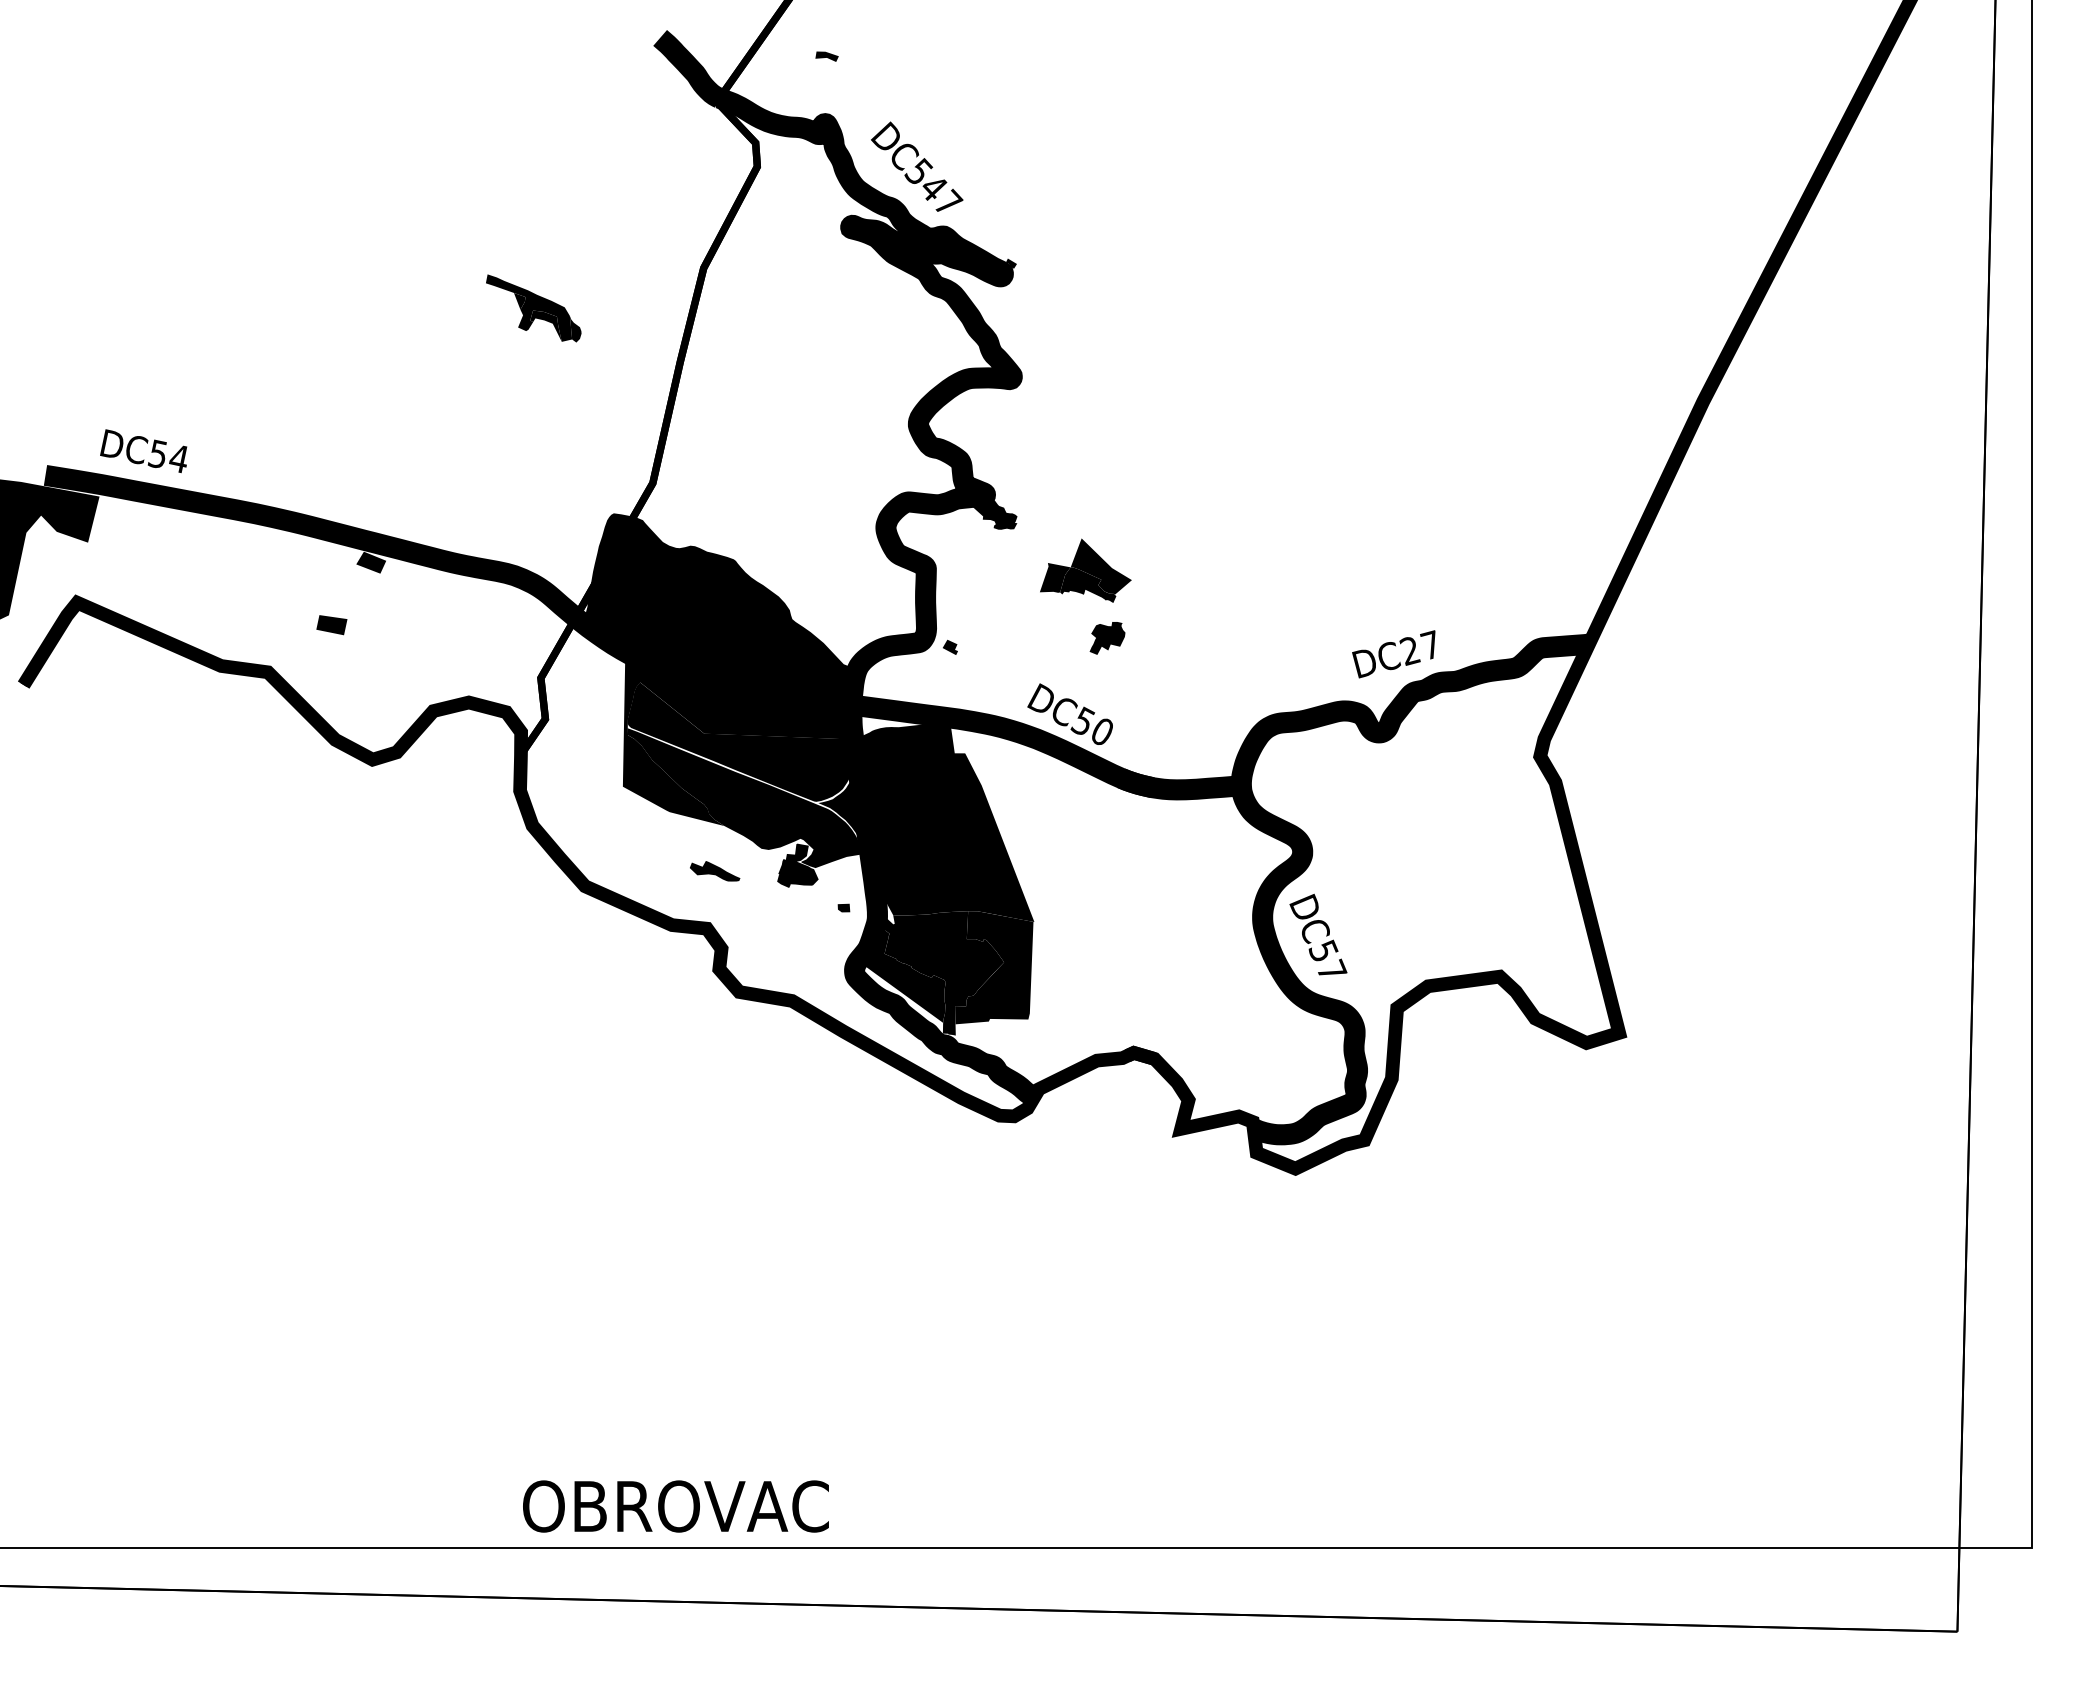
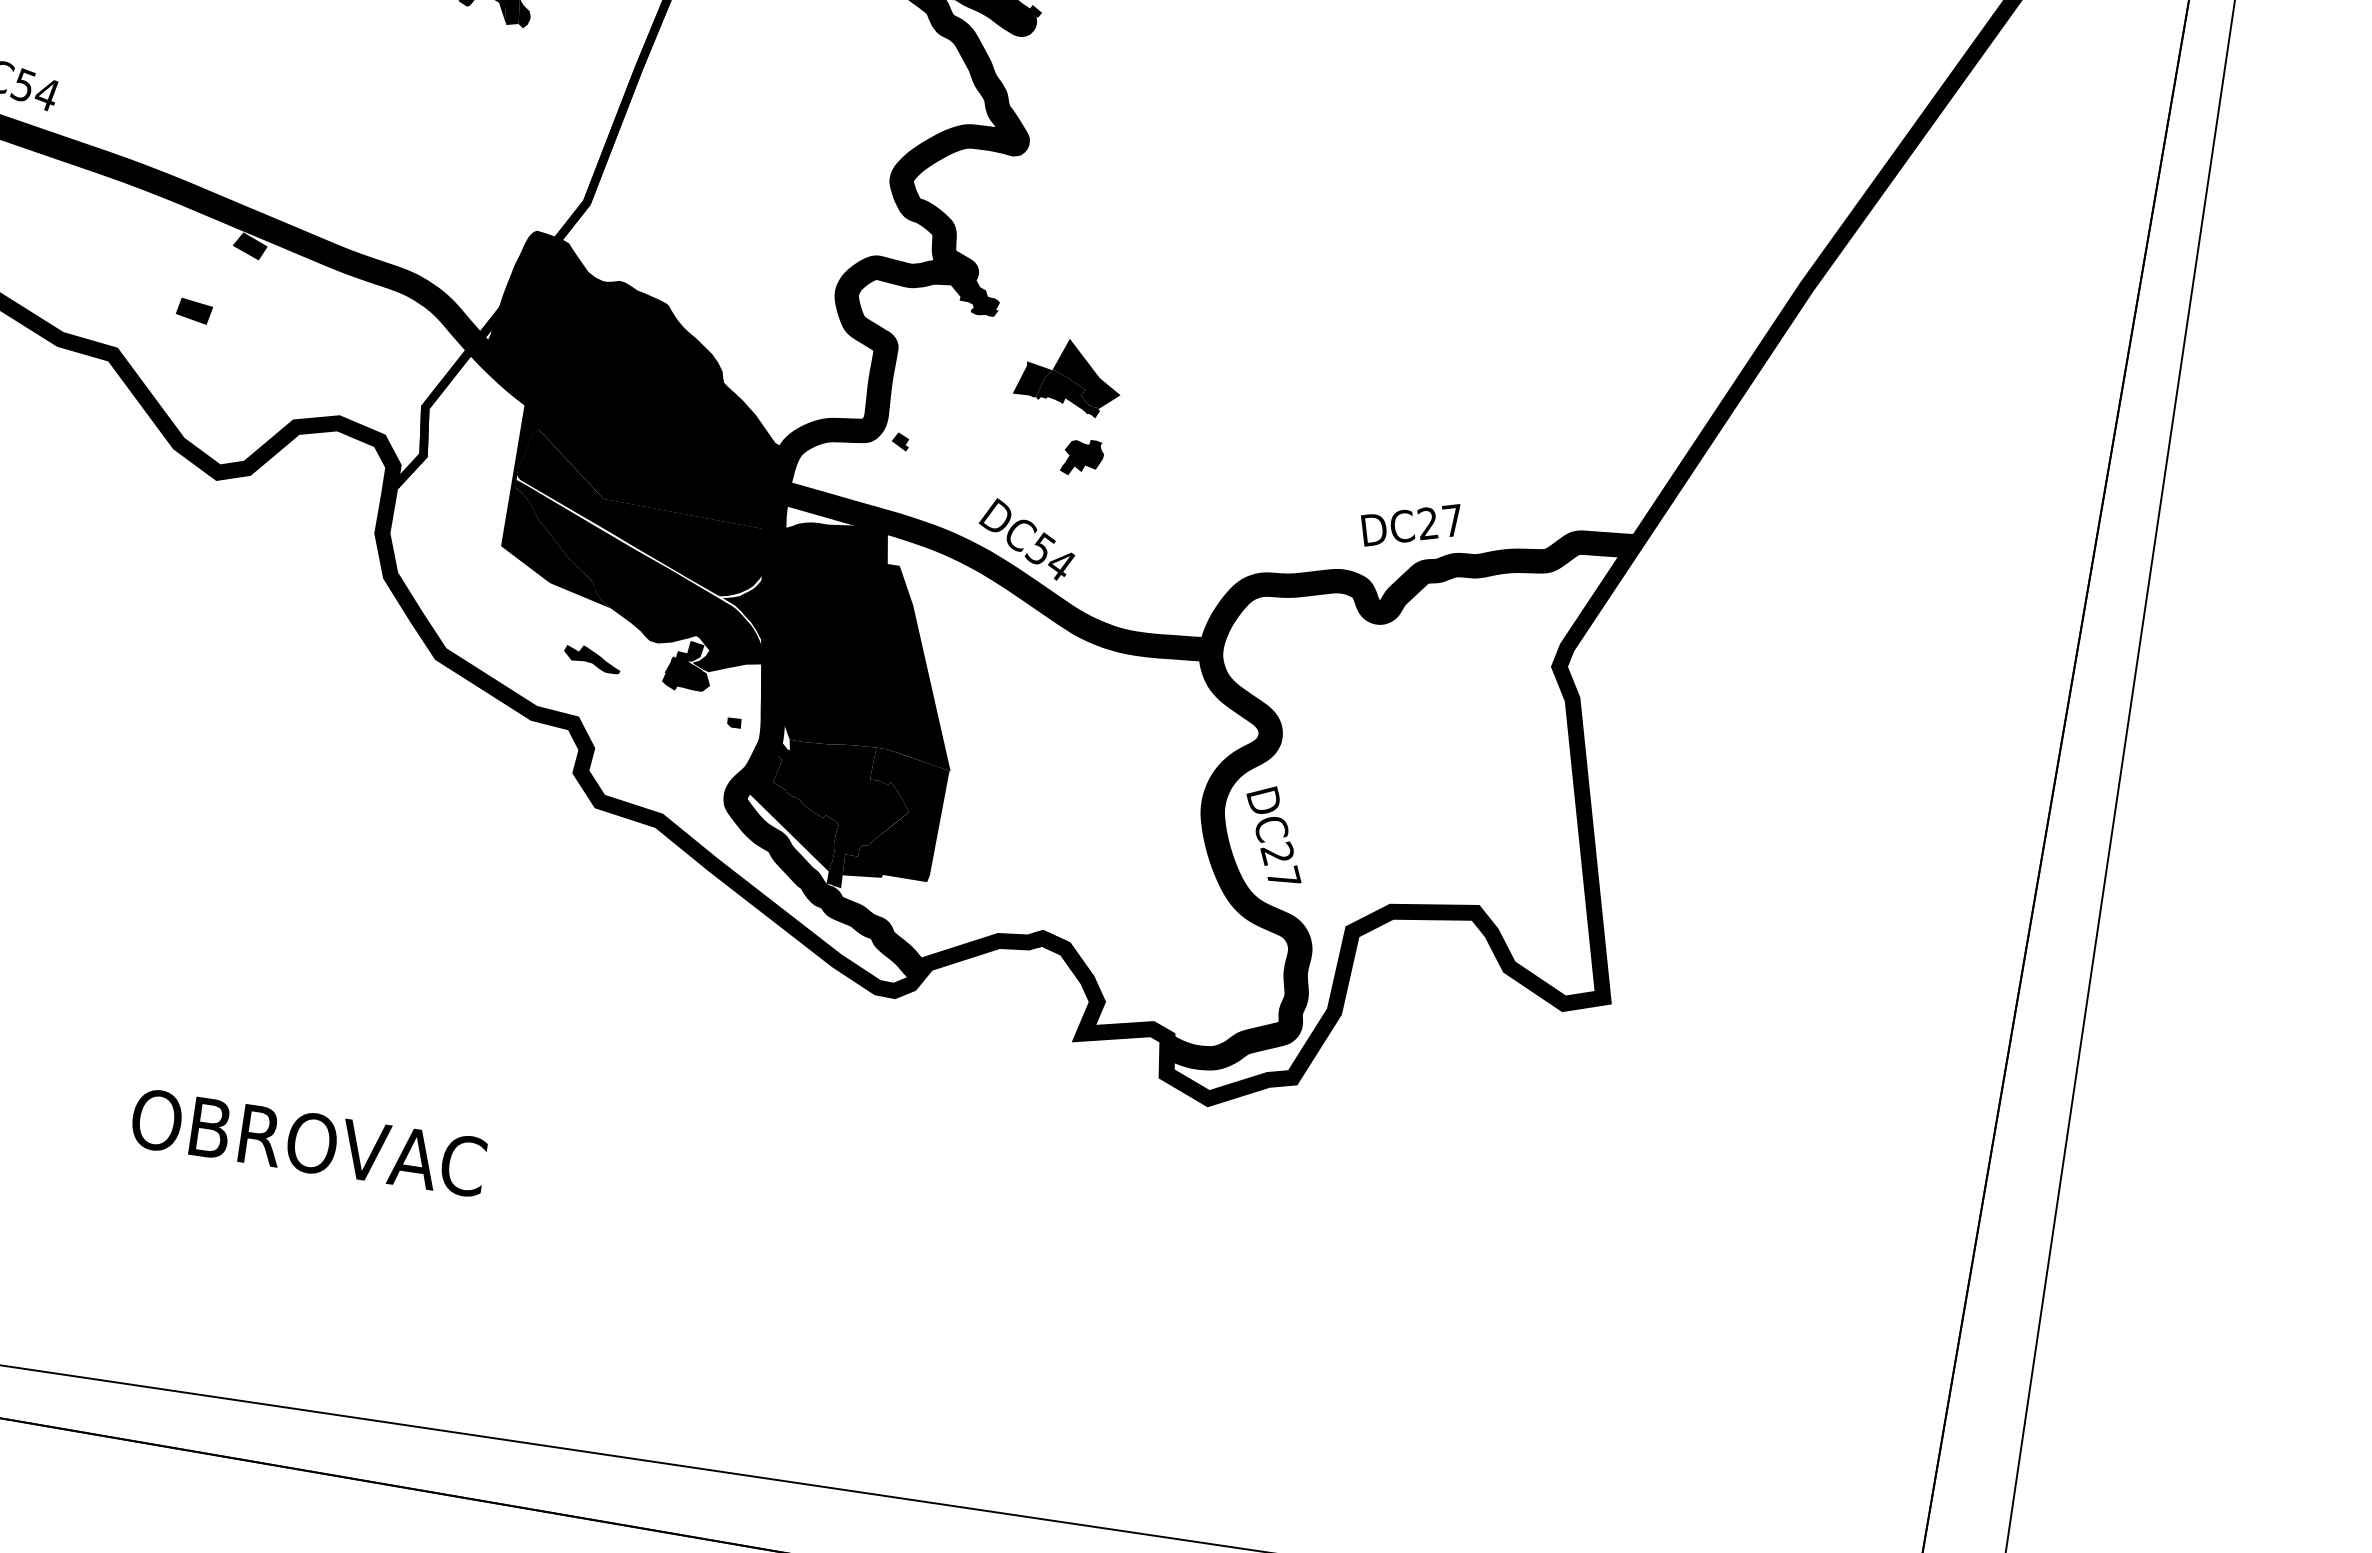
text: (1102, 732) -> (1060, 565), DC50 -> DC54
text: (1323, 951) -> (1277, 854), DC57 -> DC27
text: (675, 1506) -> (308, 1142), moved

